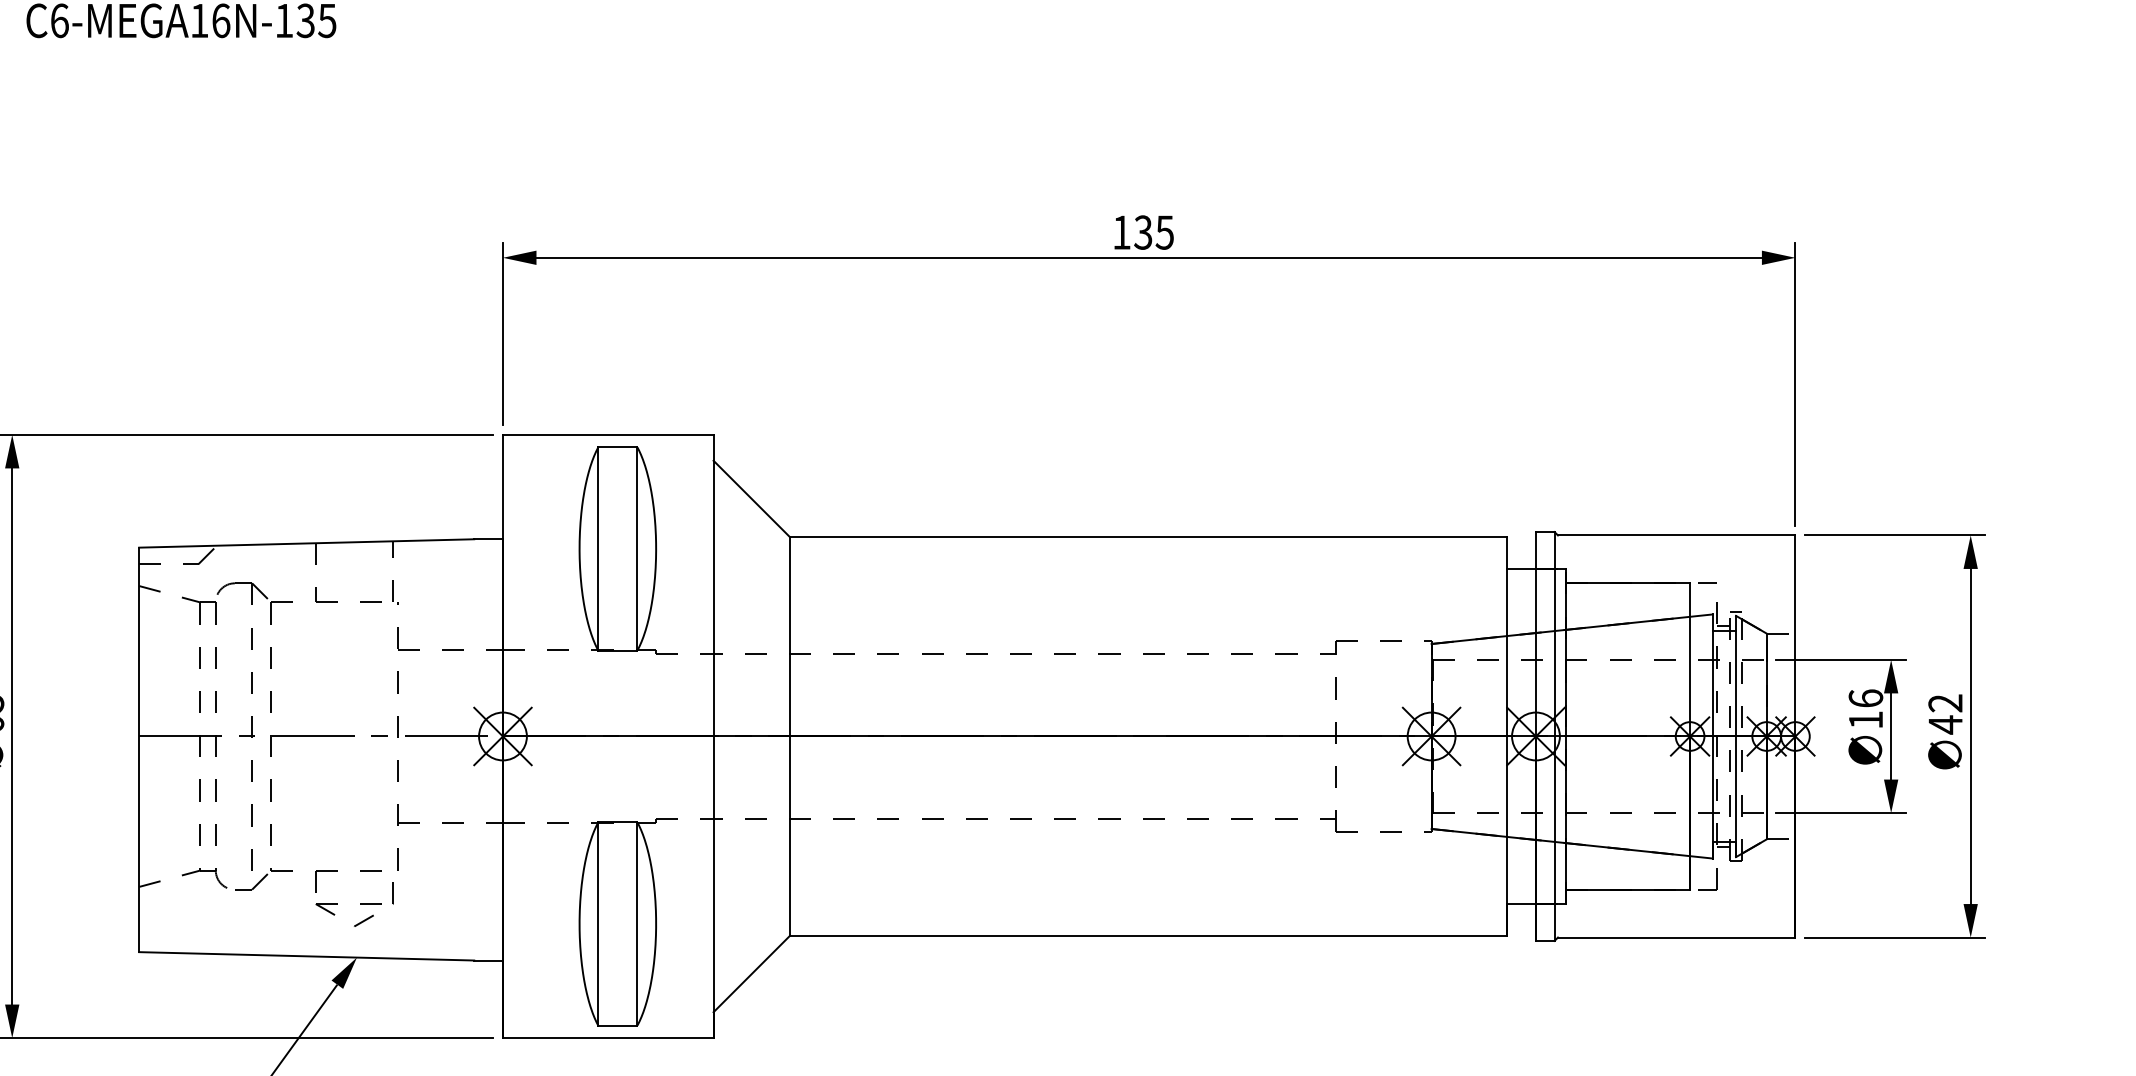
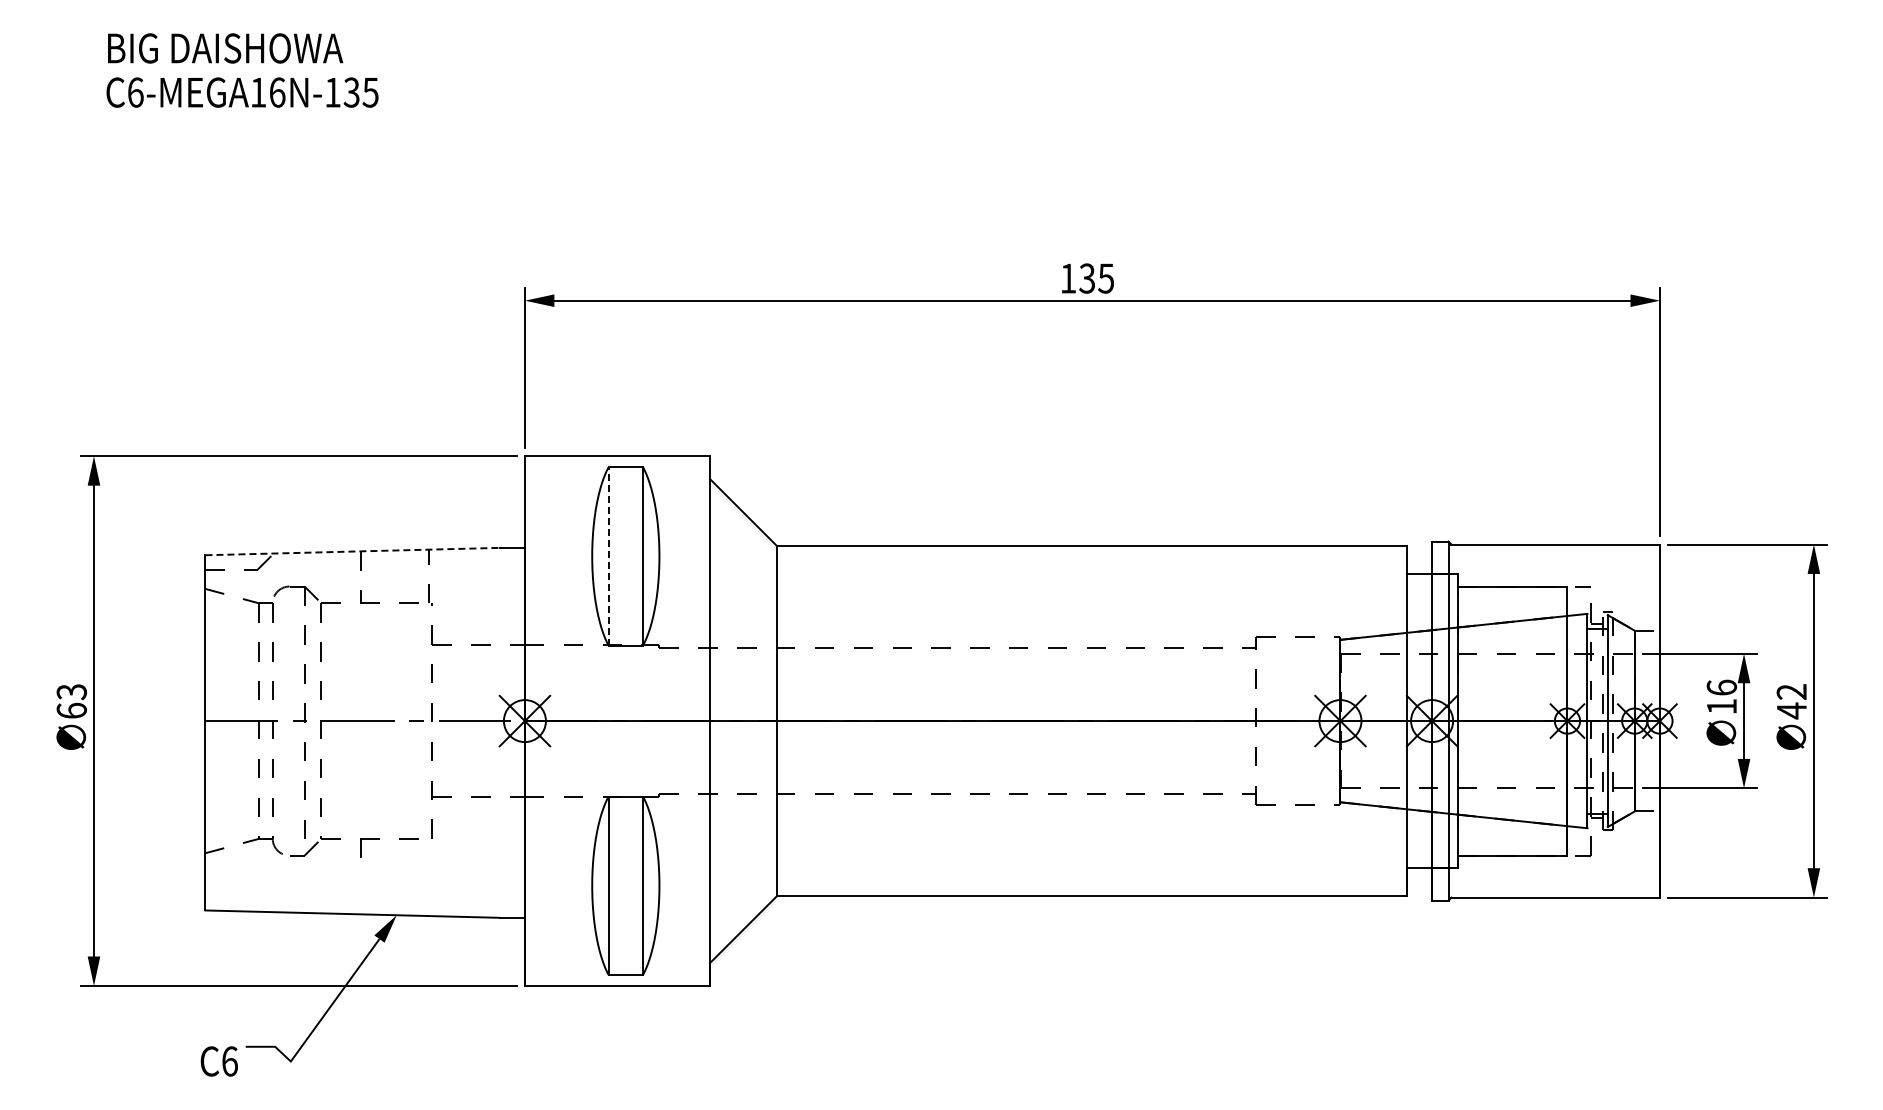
line: (307, 543) -> (353, 551), solid -> dashed
line: (598, 547) -> (608, 555), solid -> dashed
part: (354, 904) -> (394, 868), removed

